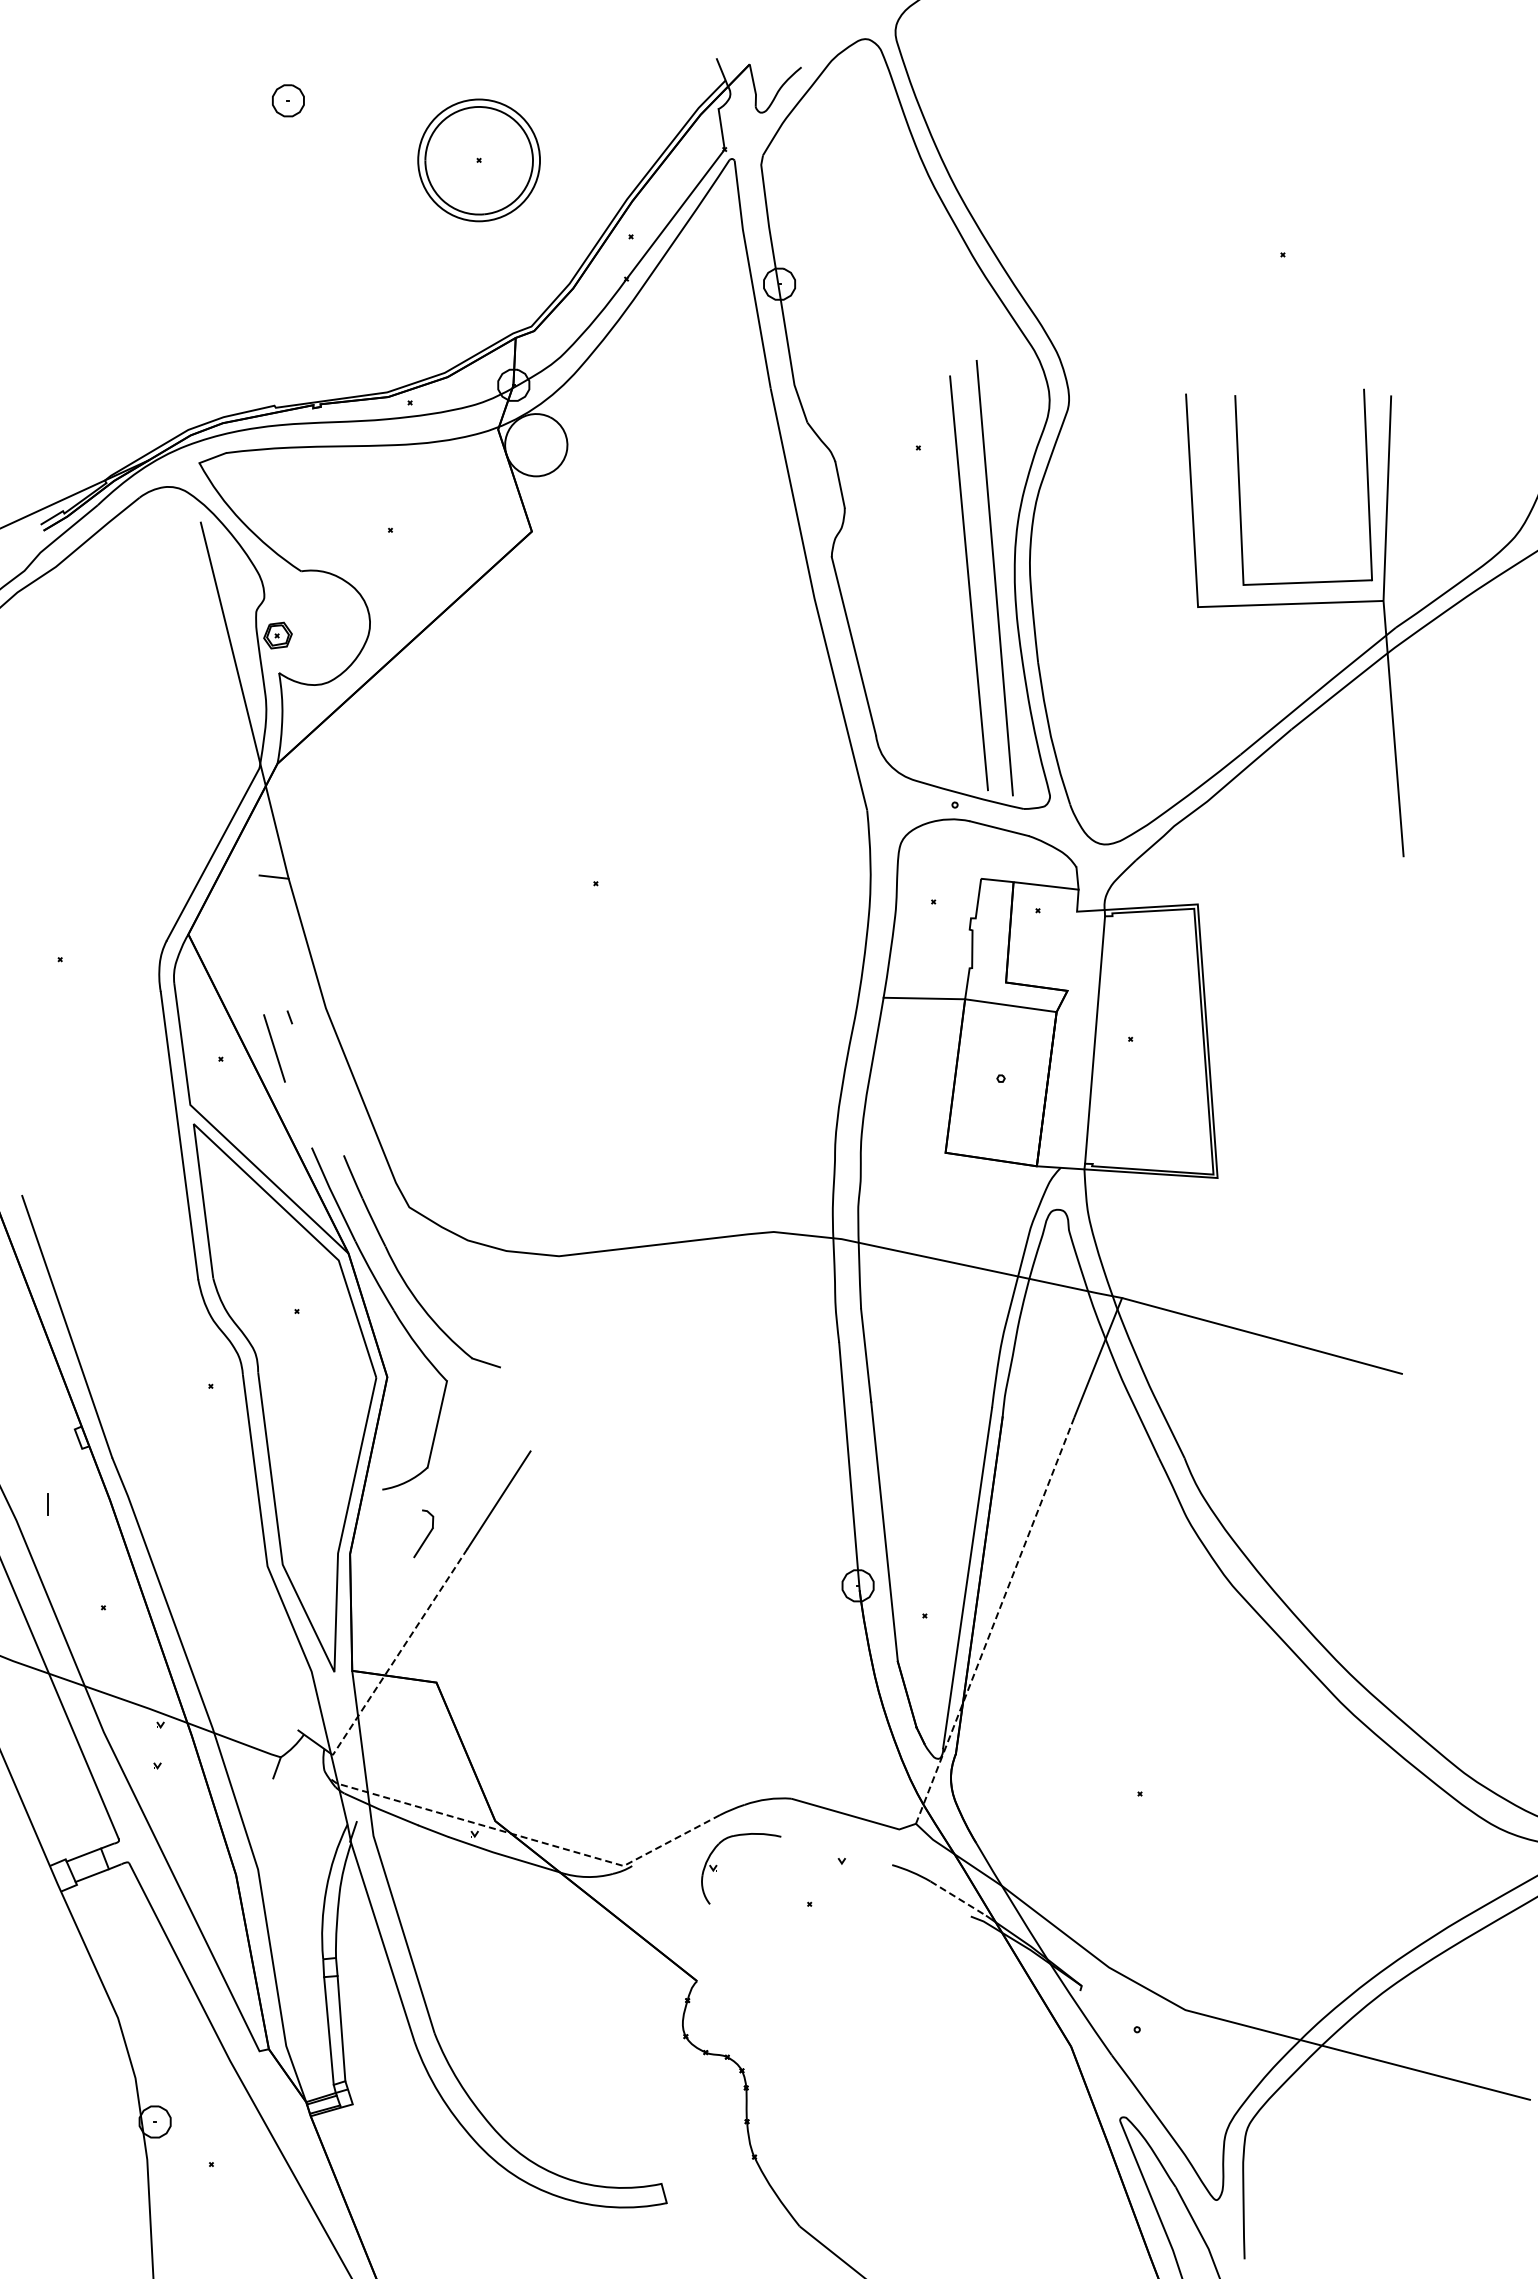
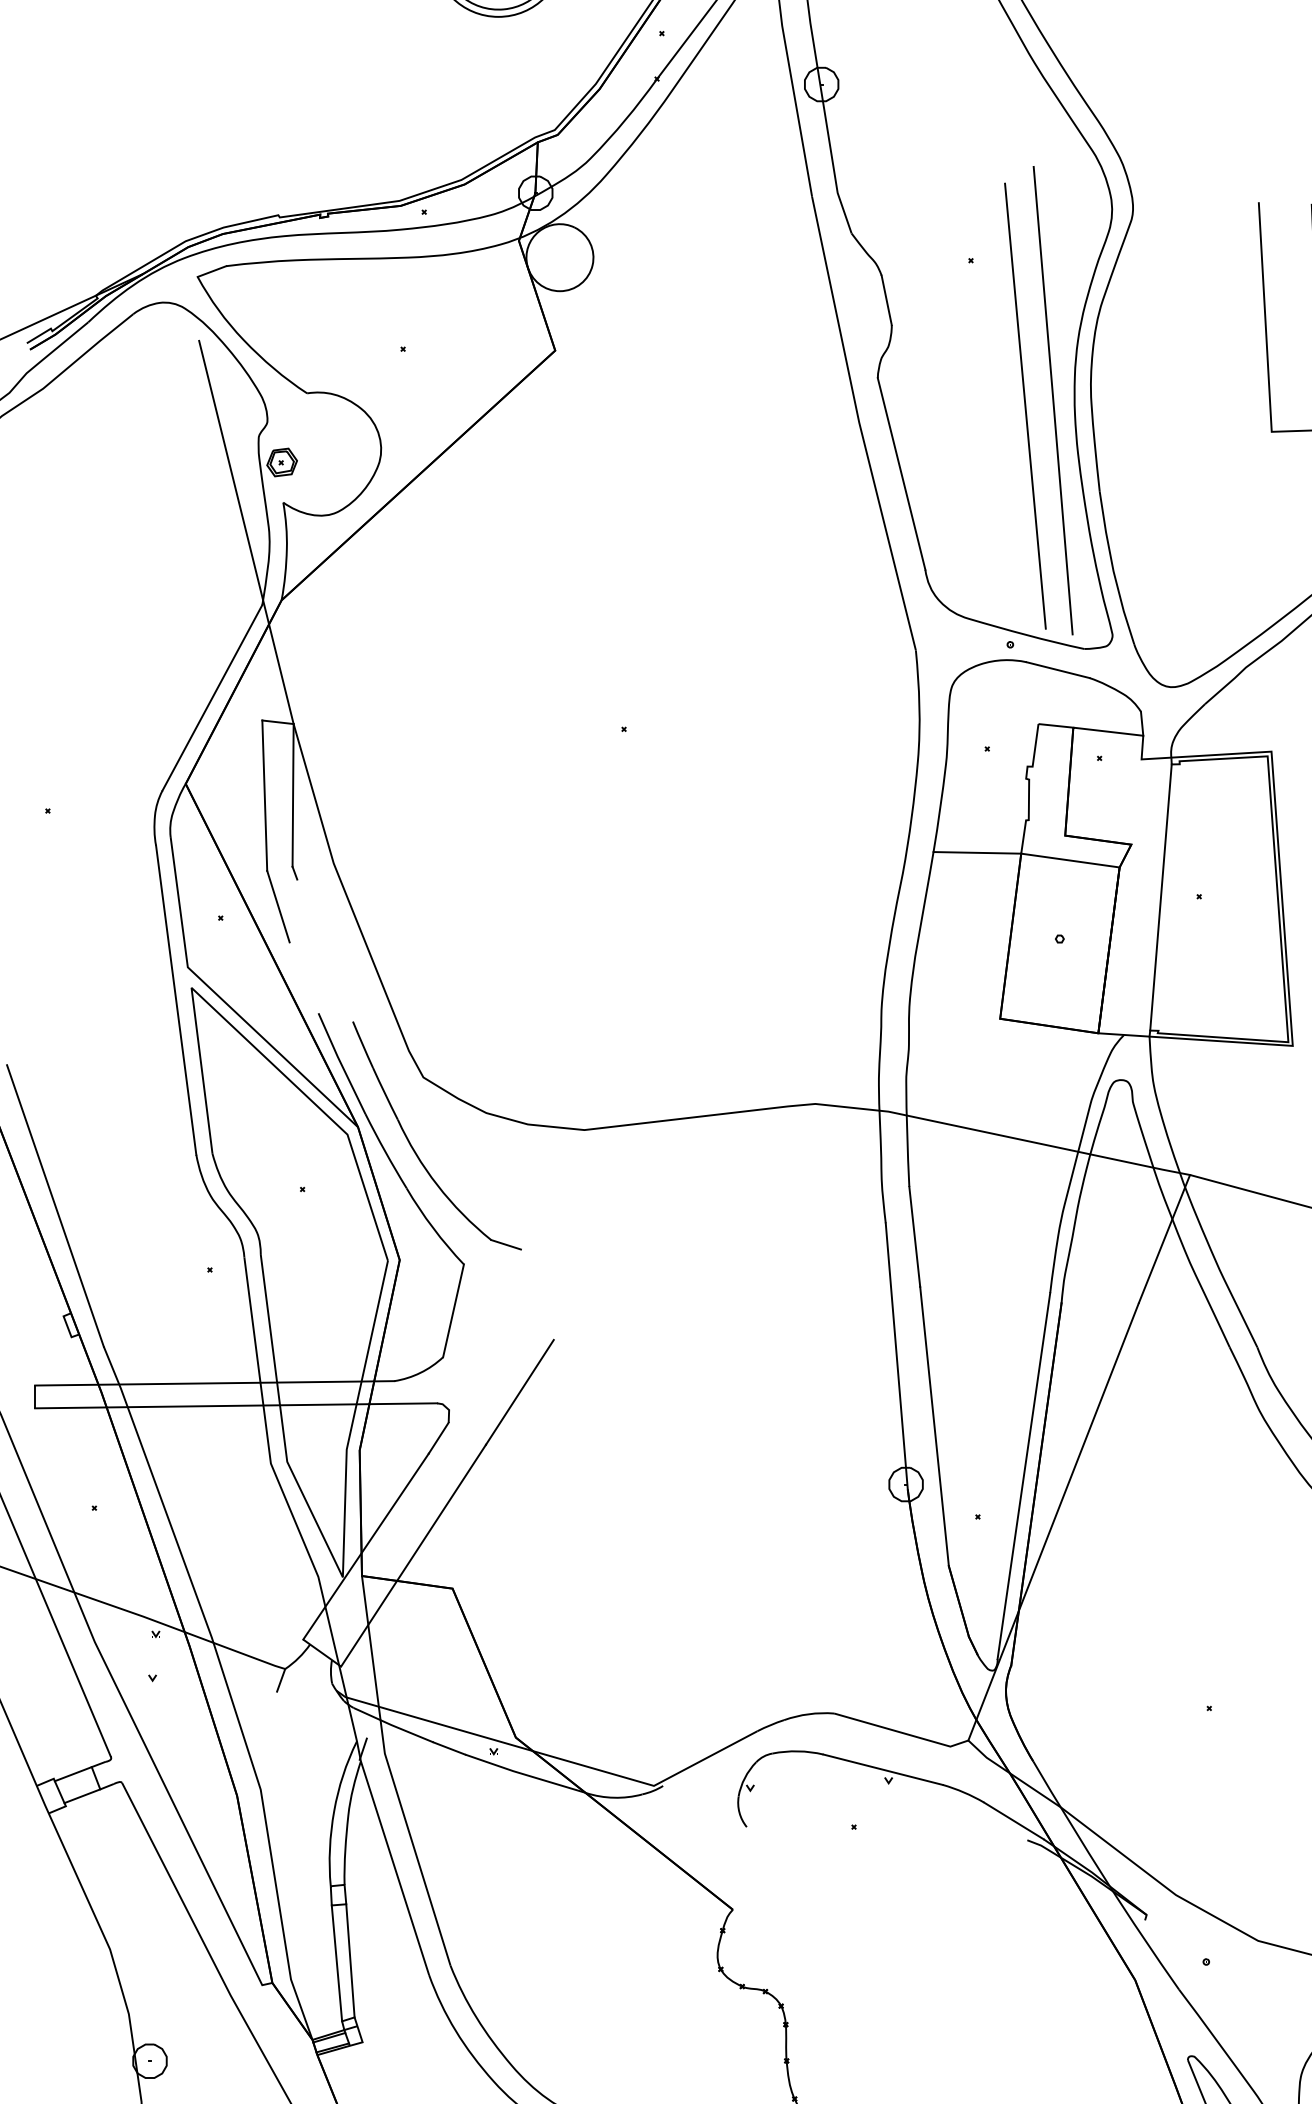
line: (287, 944) -> (292, 794), added
line: (261, 945) -> (264, 795), added
line: (215, 1491) -> (214, 1383), added
line: (235, 1512) -> (236, 1405), added
line: (995, 1620) -> (1053, 1521), dashed -> solid
line: (355, 1643) -> (365, 1546), added
line: (399, 1652) -> (412, 1556), dashed -> solid
line: (526, 1838) -> (549, 1756), dashed -> solid
line: (836, 1850) -> (882, 1769), added
line: (958, 1898) -> (1014, 1820), dashed -> solid

